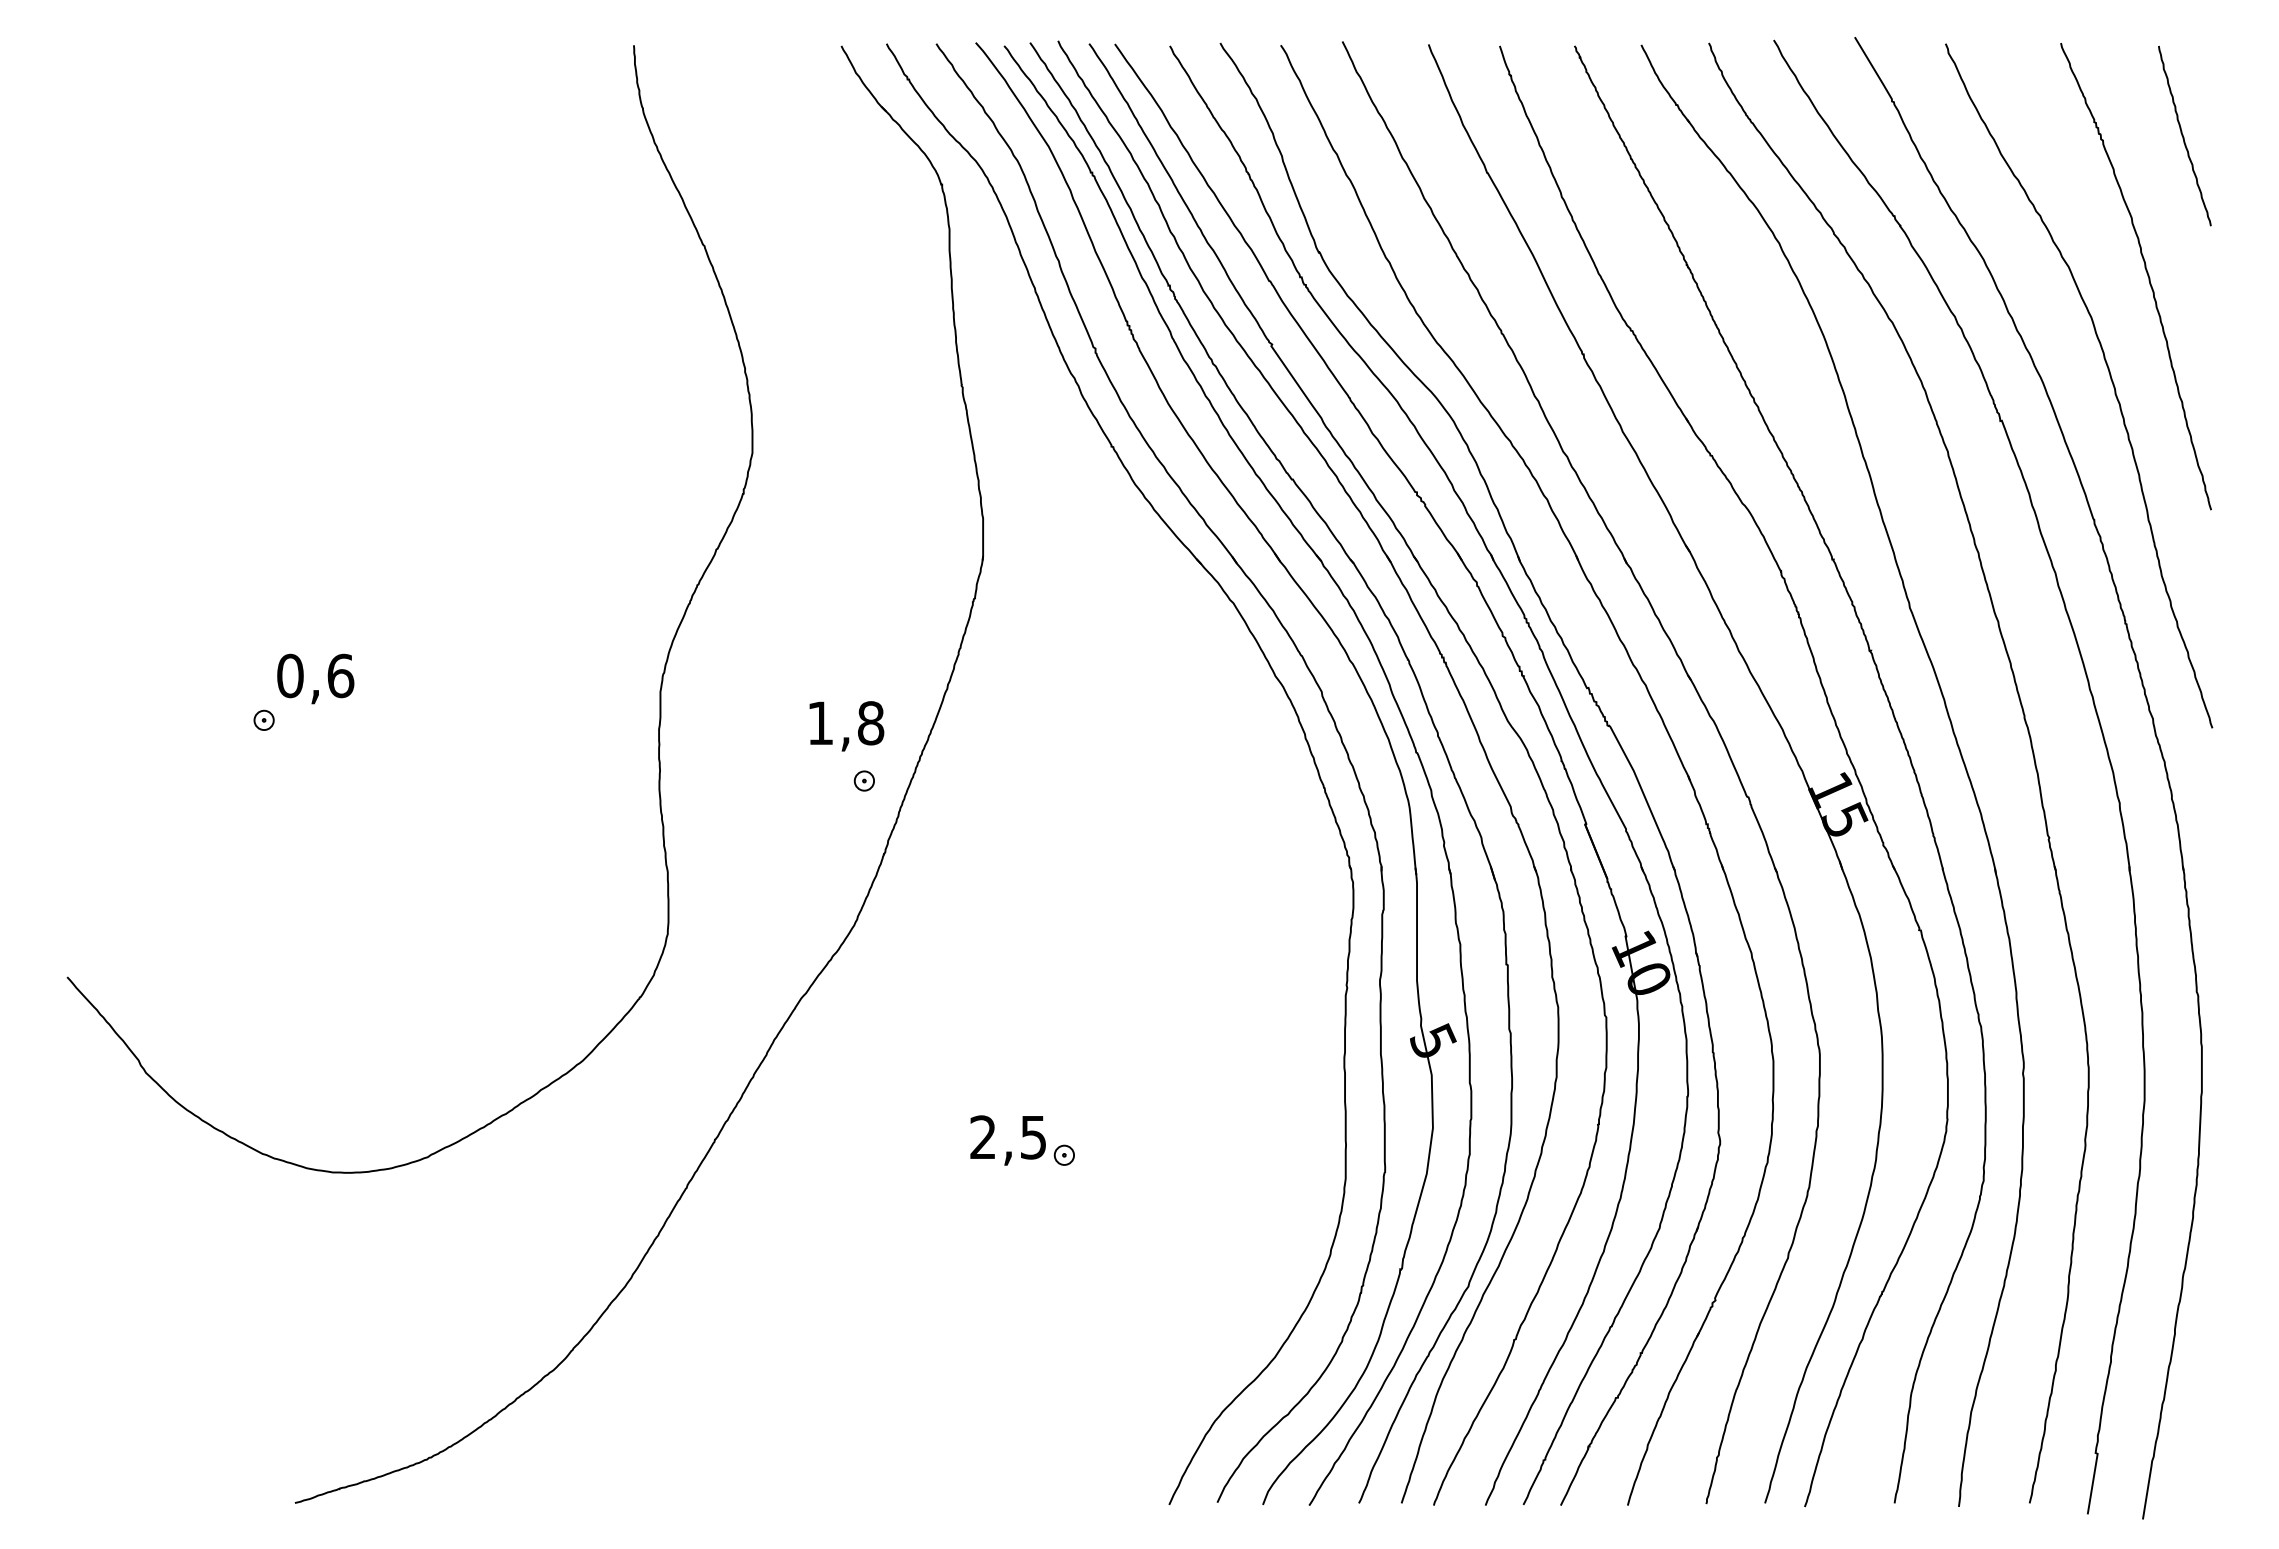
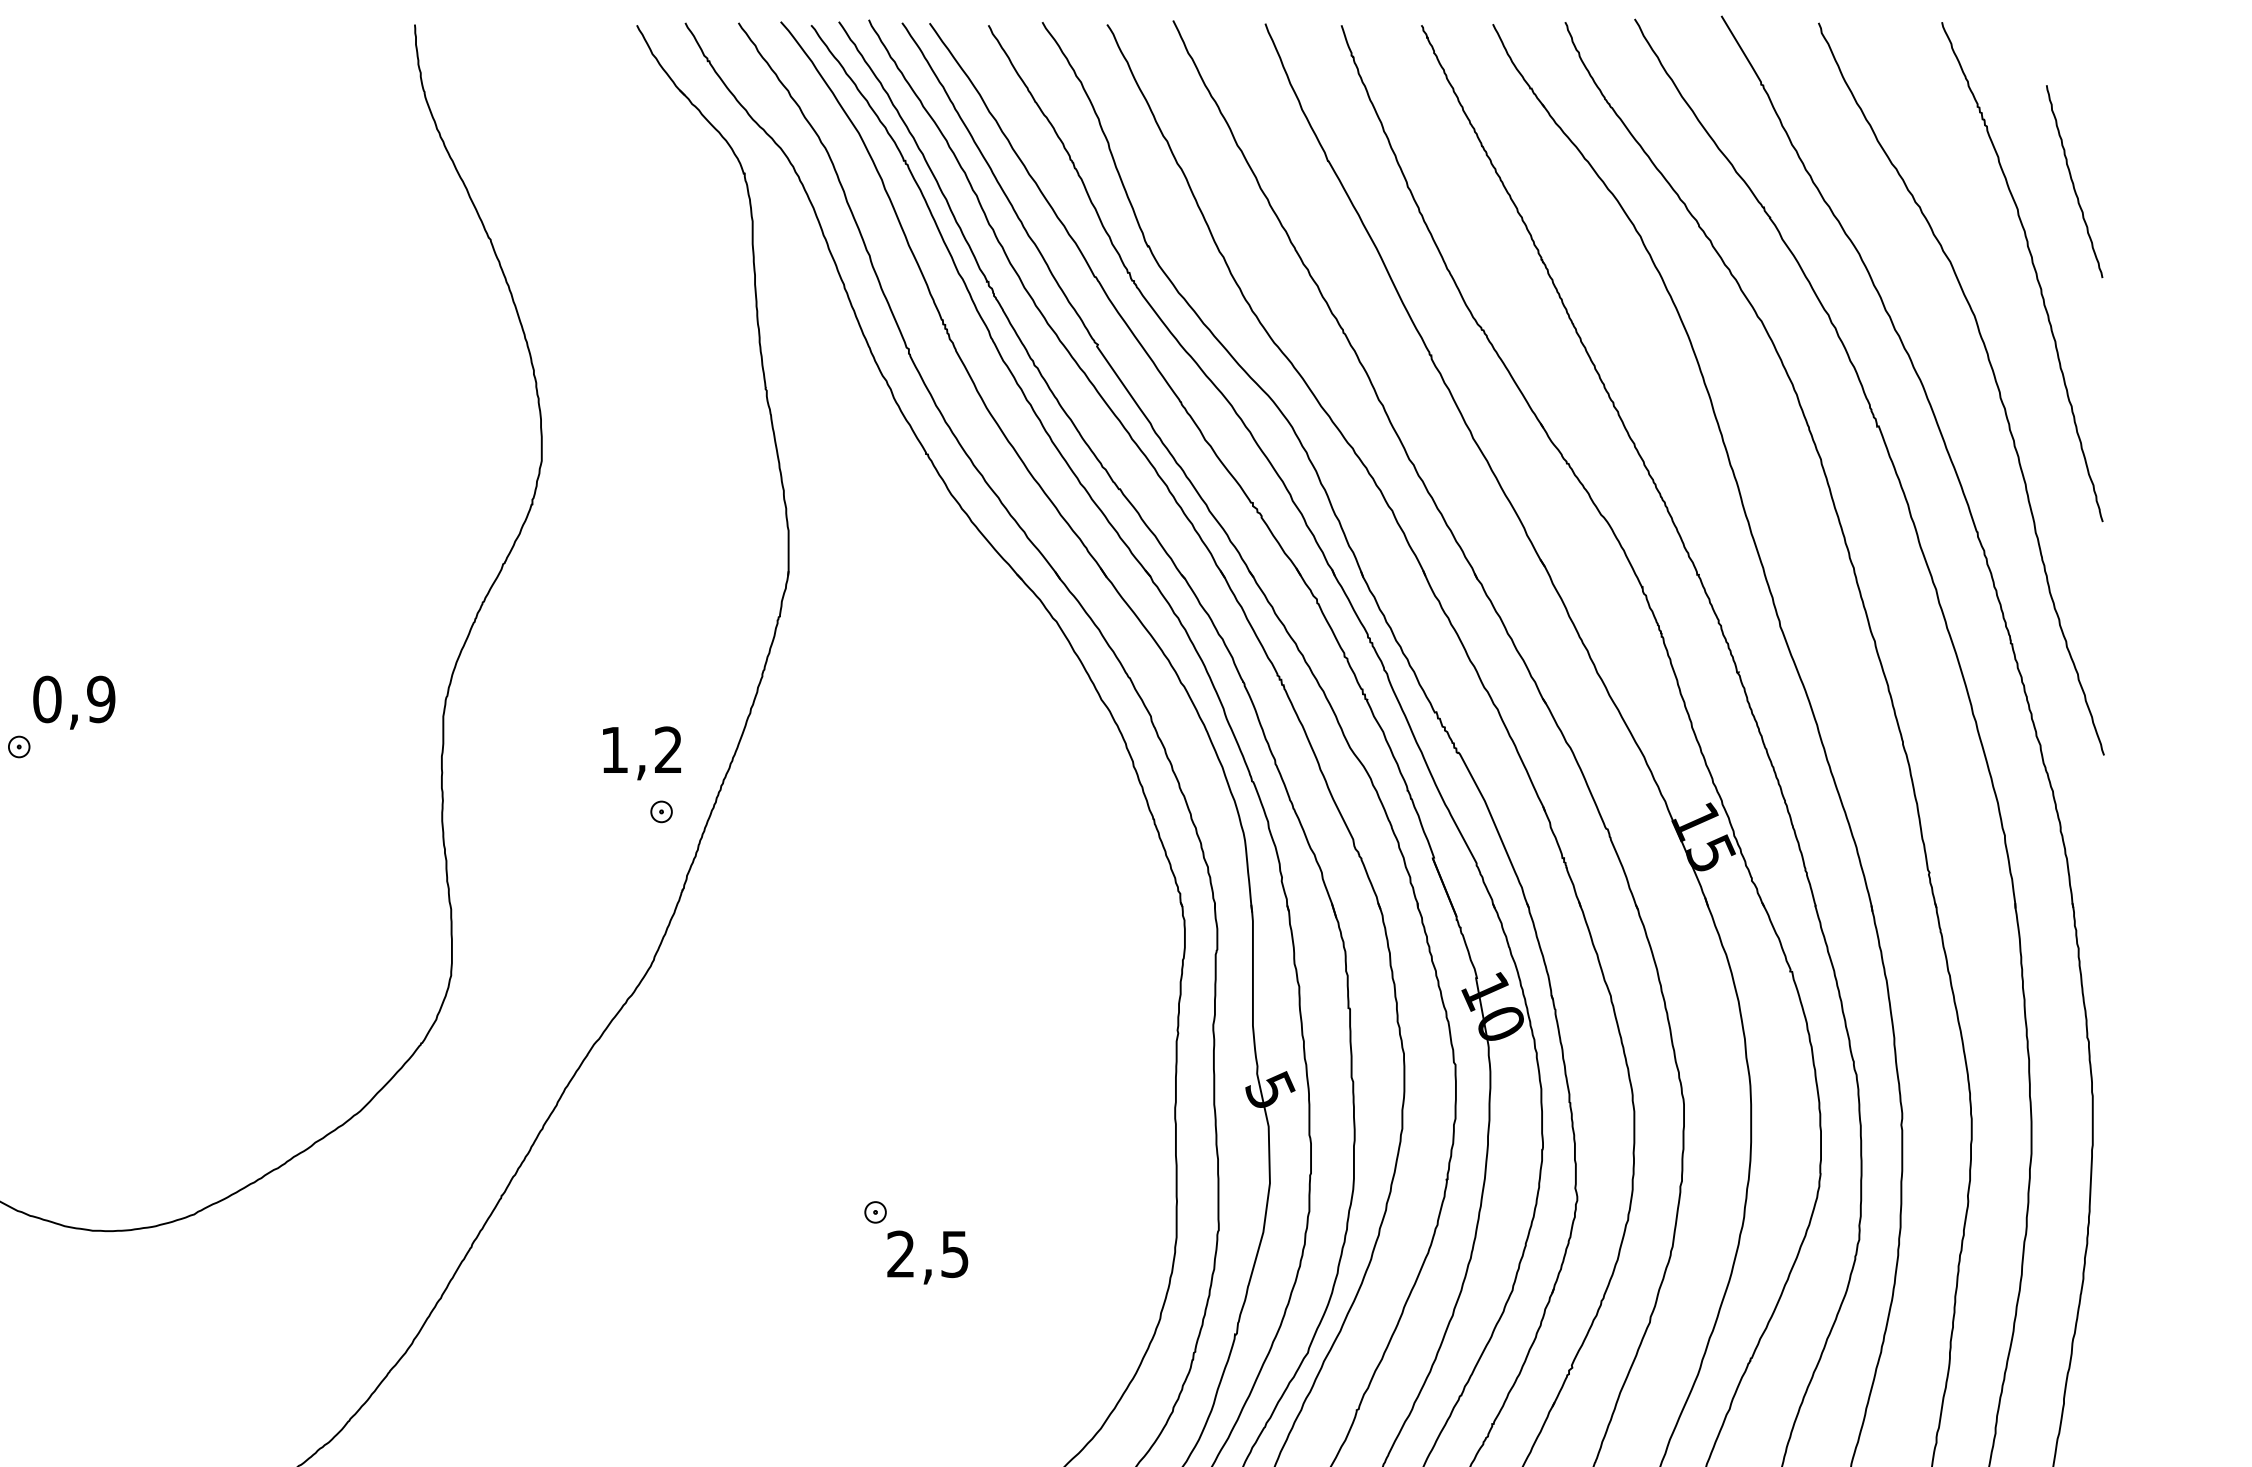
curve: (2183, 136) -> (2073, 182), moved
text: (340, 675) -> (100, 698), 0,6 -> 0,9
text: (871, 723) -> (669, 750), 1,8 -> 1,2
text: (1007, 1140) -> (927, 1257), moved

